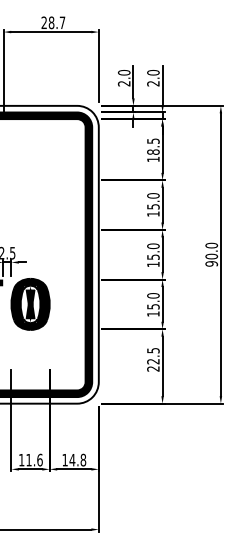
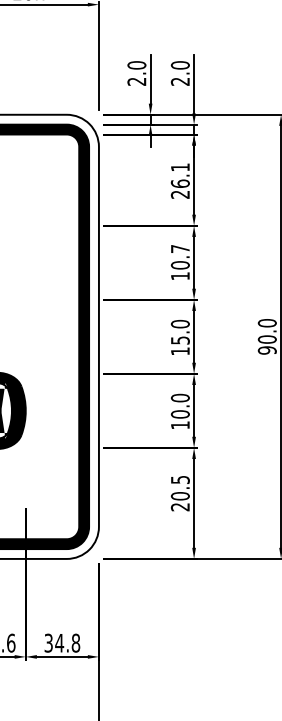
text: (153, 150) -> (180, 181), 18.5 -> 26.1
text: (153, 201) -> (180, 257), 15.0 -> 10.7
text: (153, 306) -> (180, 414), 15.0 -> 10.0
text: (153, 361) -> (180, 496), 22.5 -> 20.5
text: (64, 459) -> (47, 642), 14.8 -> 34.8

